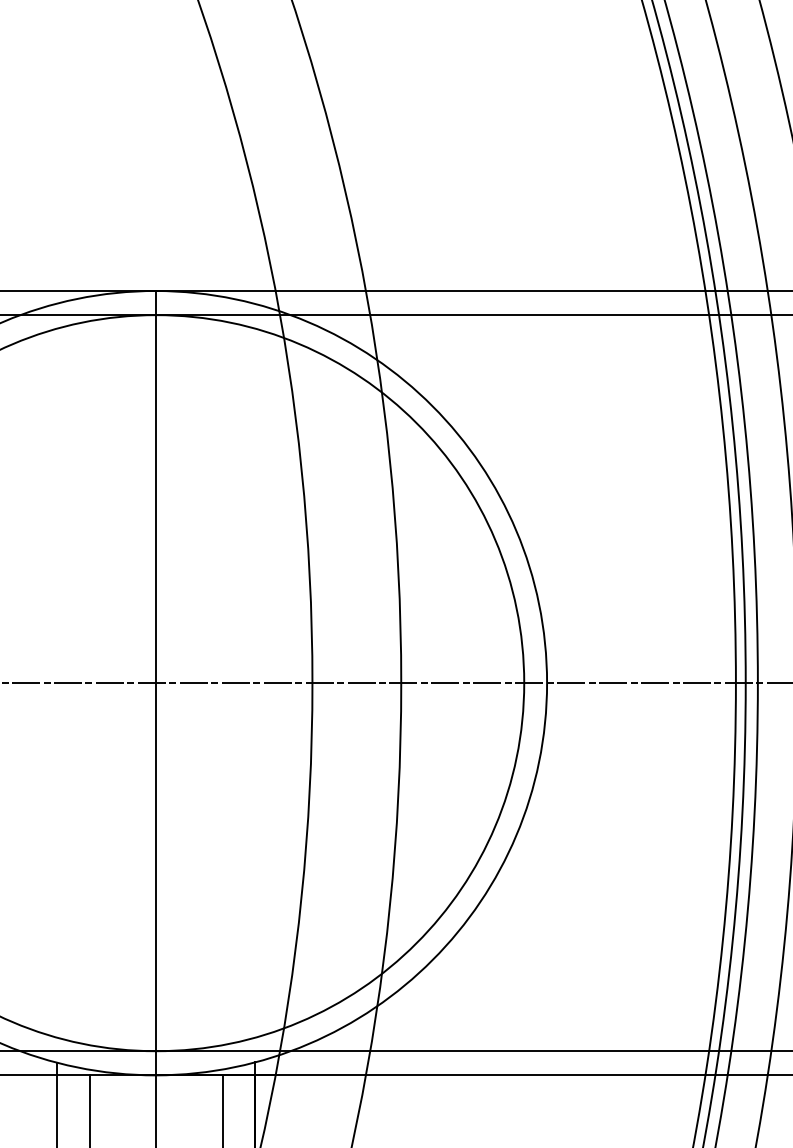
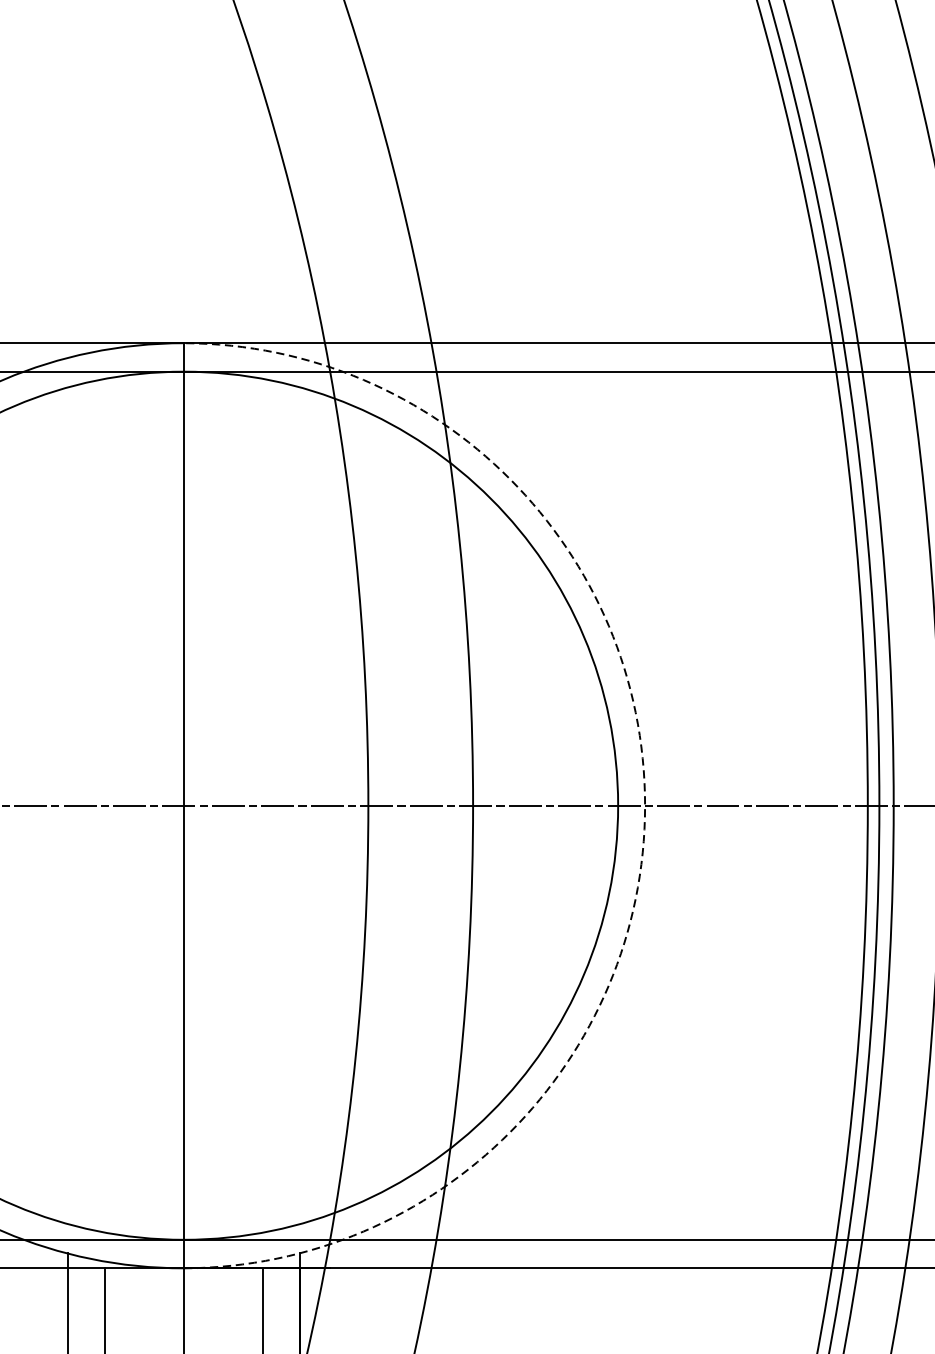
arc: (547, 683) -> (645, 806), solid -> dashed

